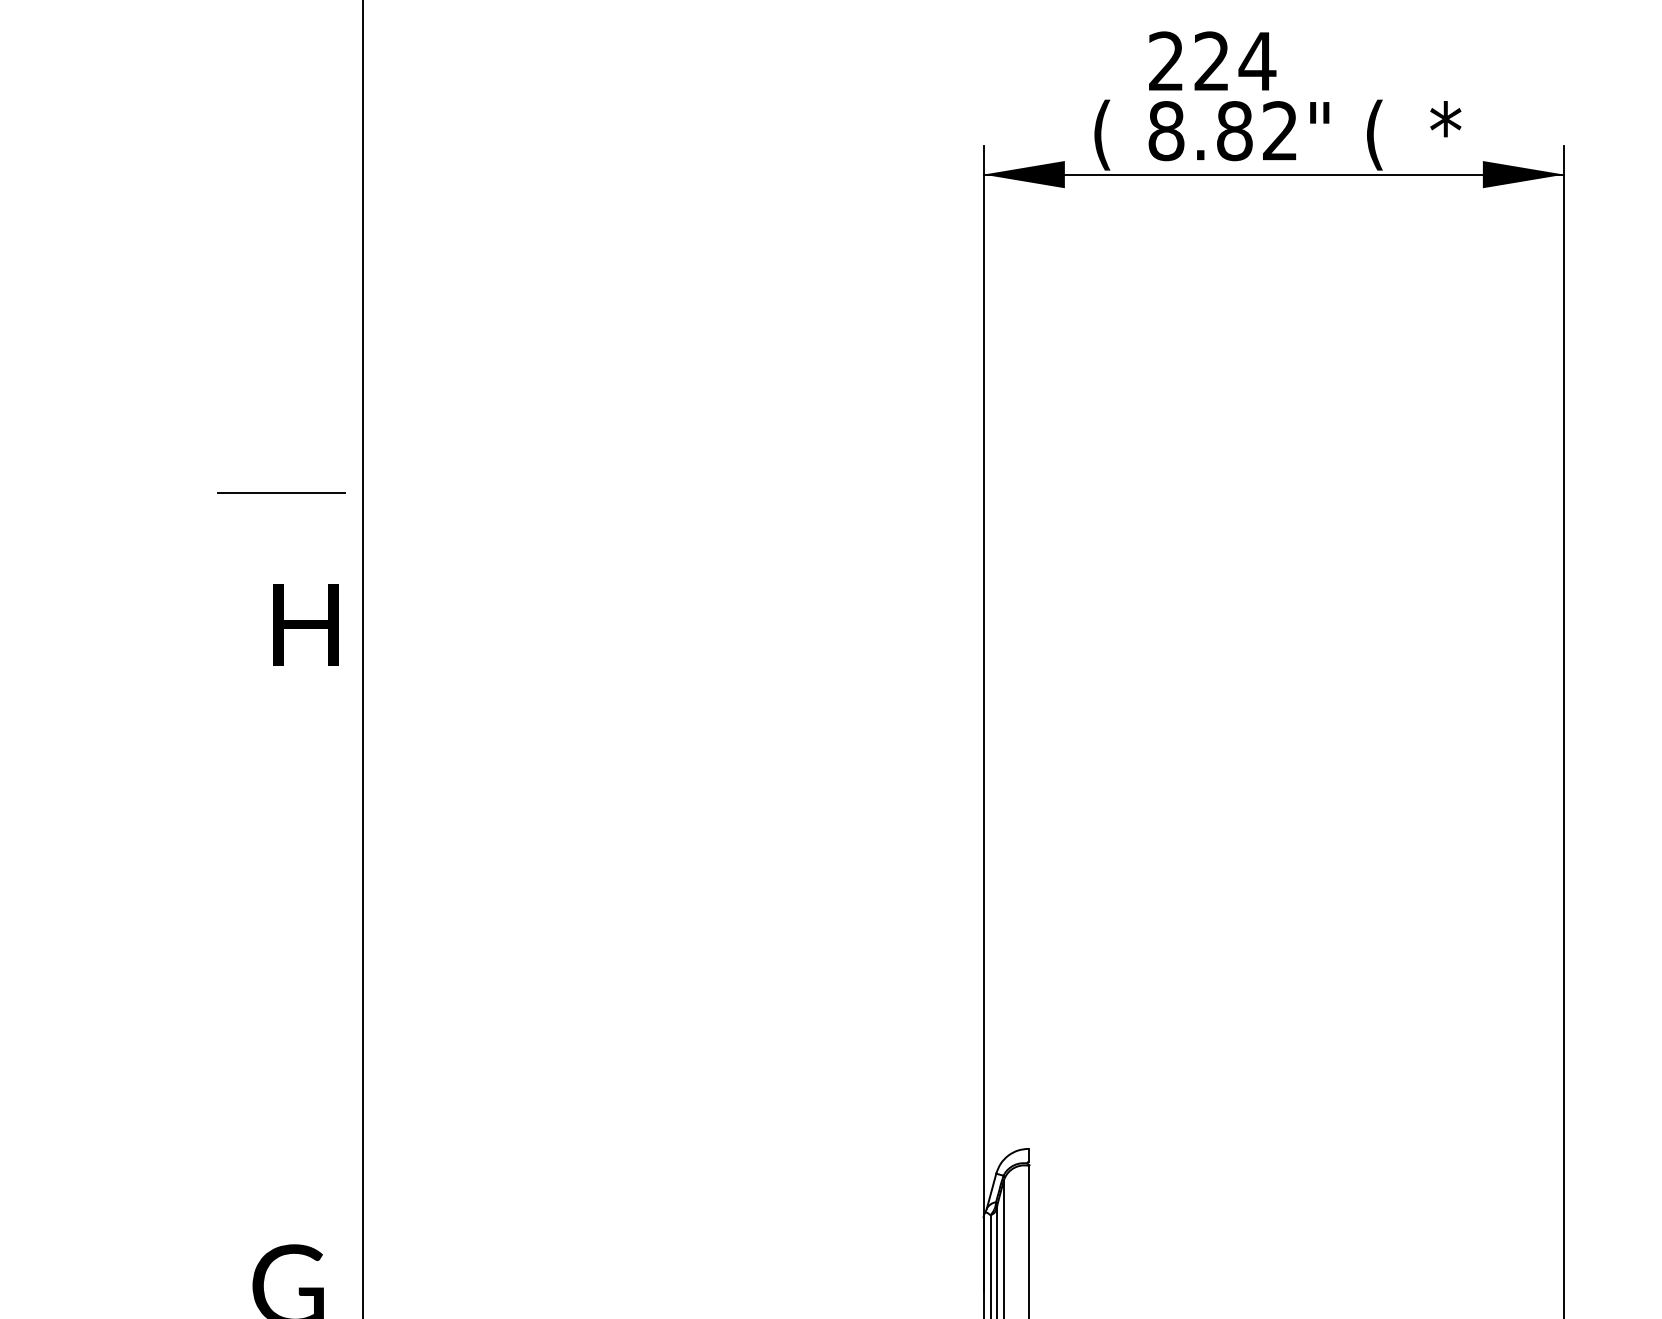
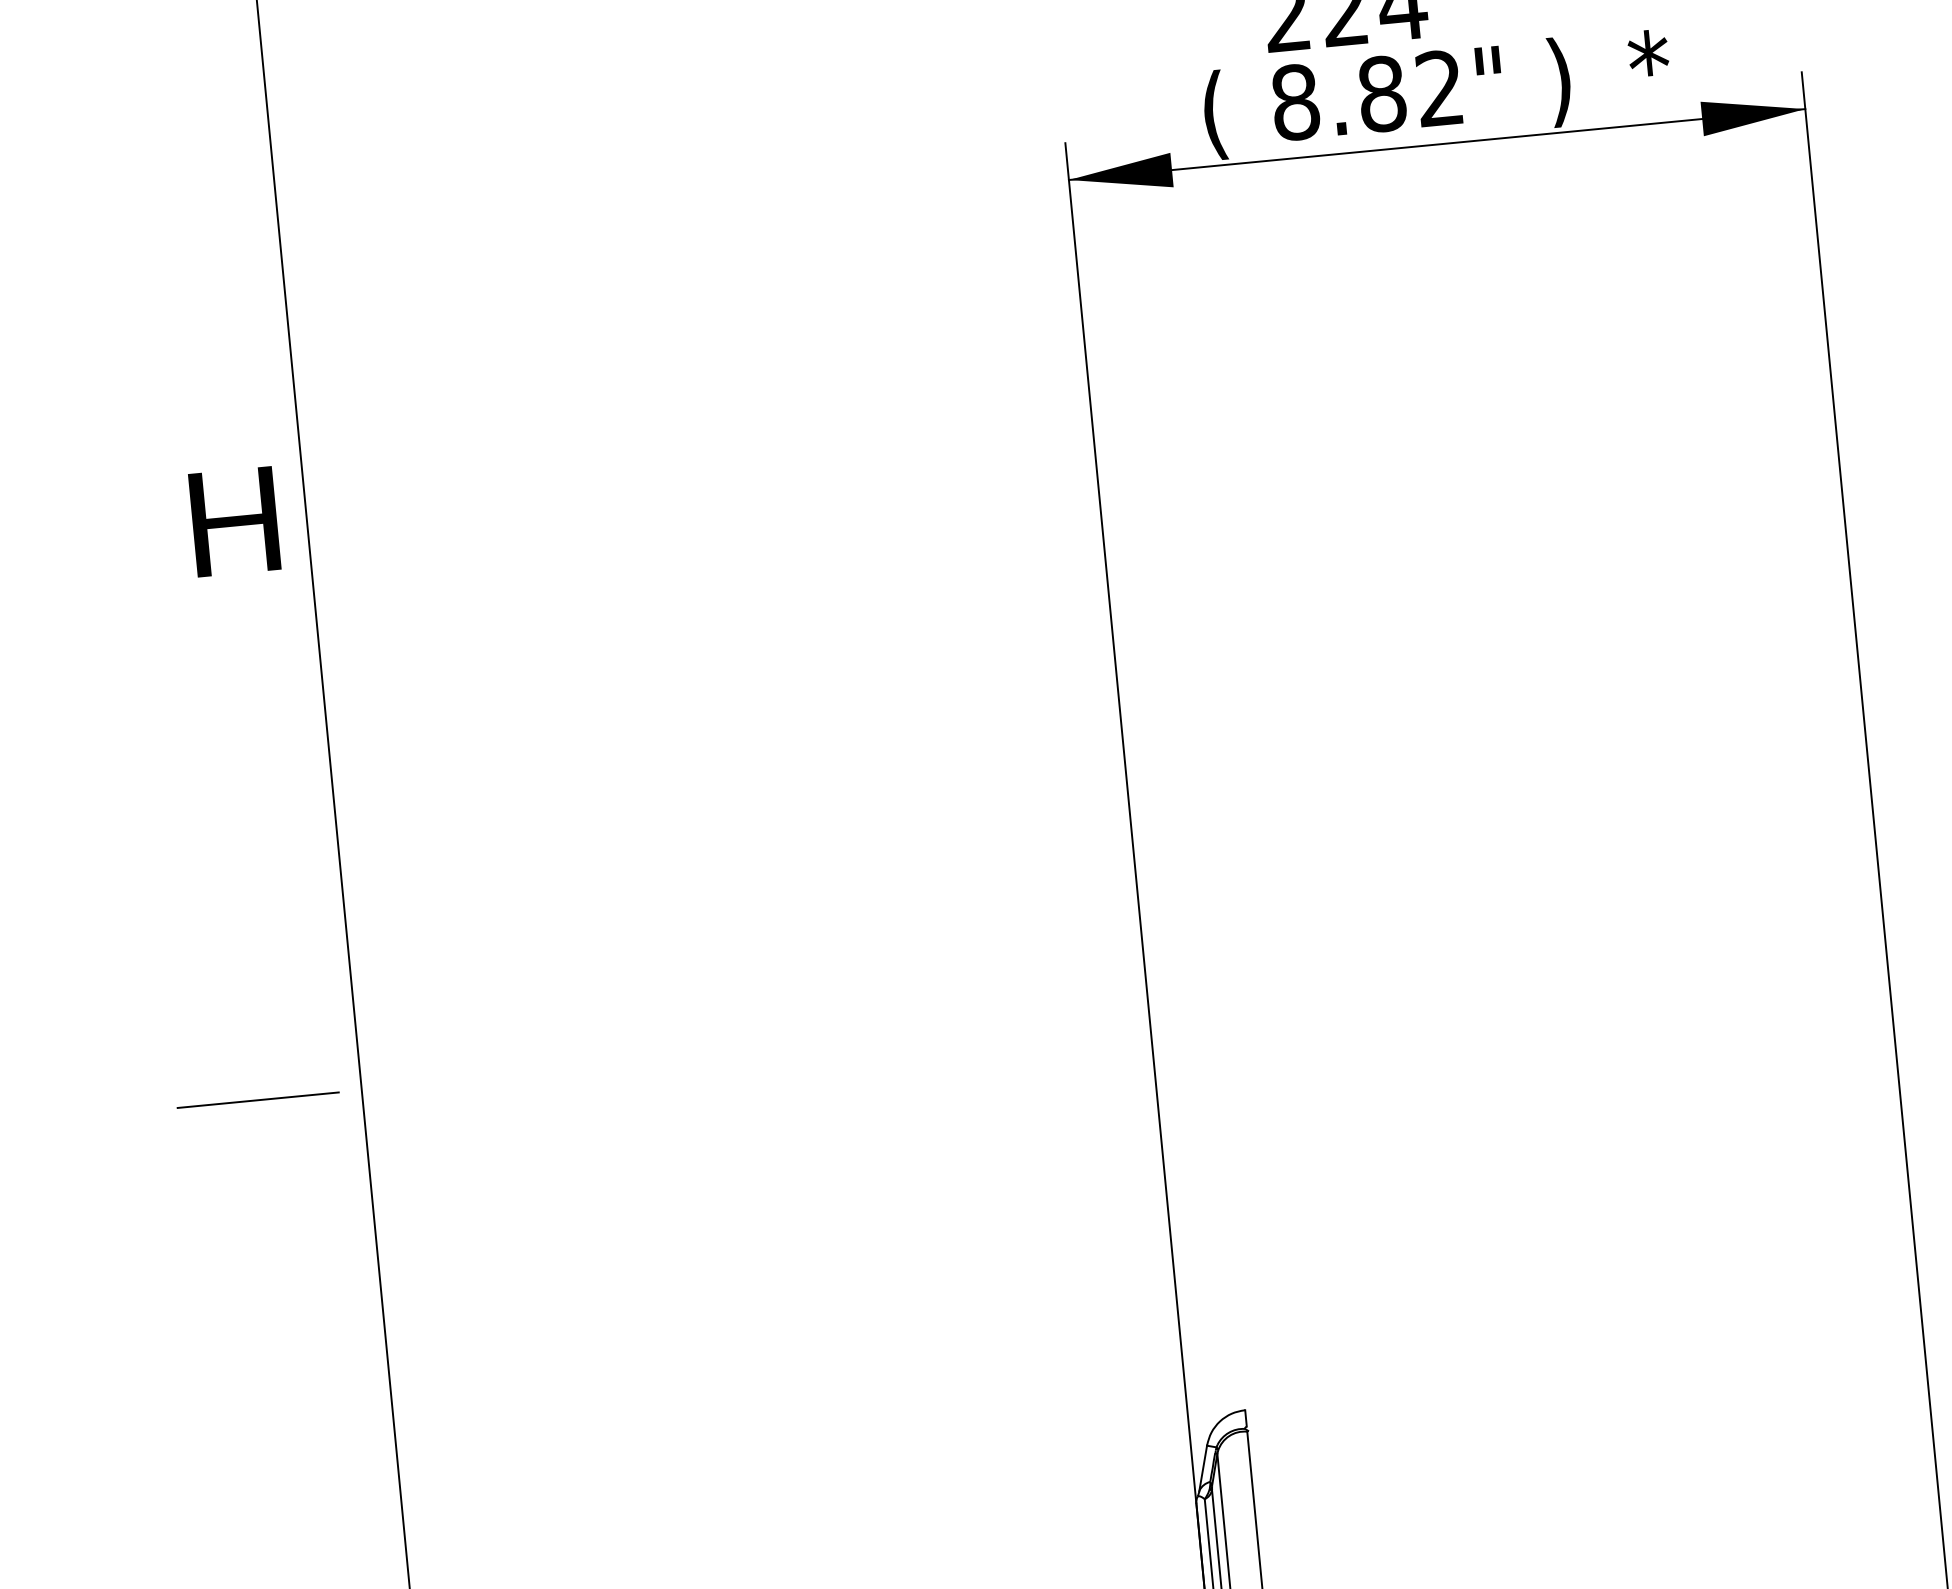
text: (1374, 134) -> (1559, 81), ( -> )
line: (281, 492) -> (258, 1098), moved
text: (305, 624) -> (233, 521), moved

